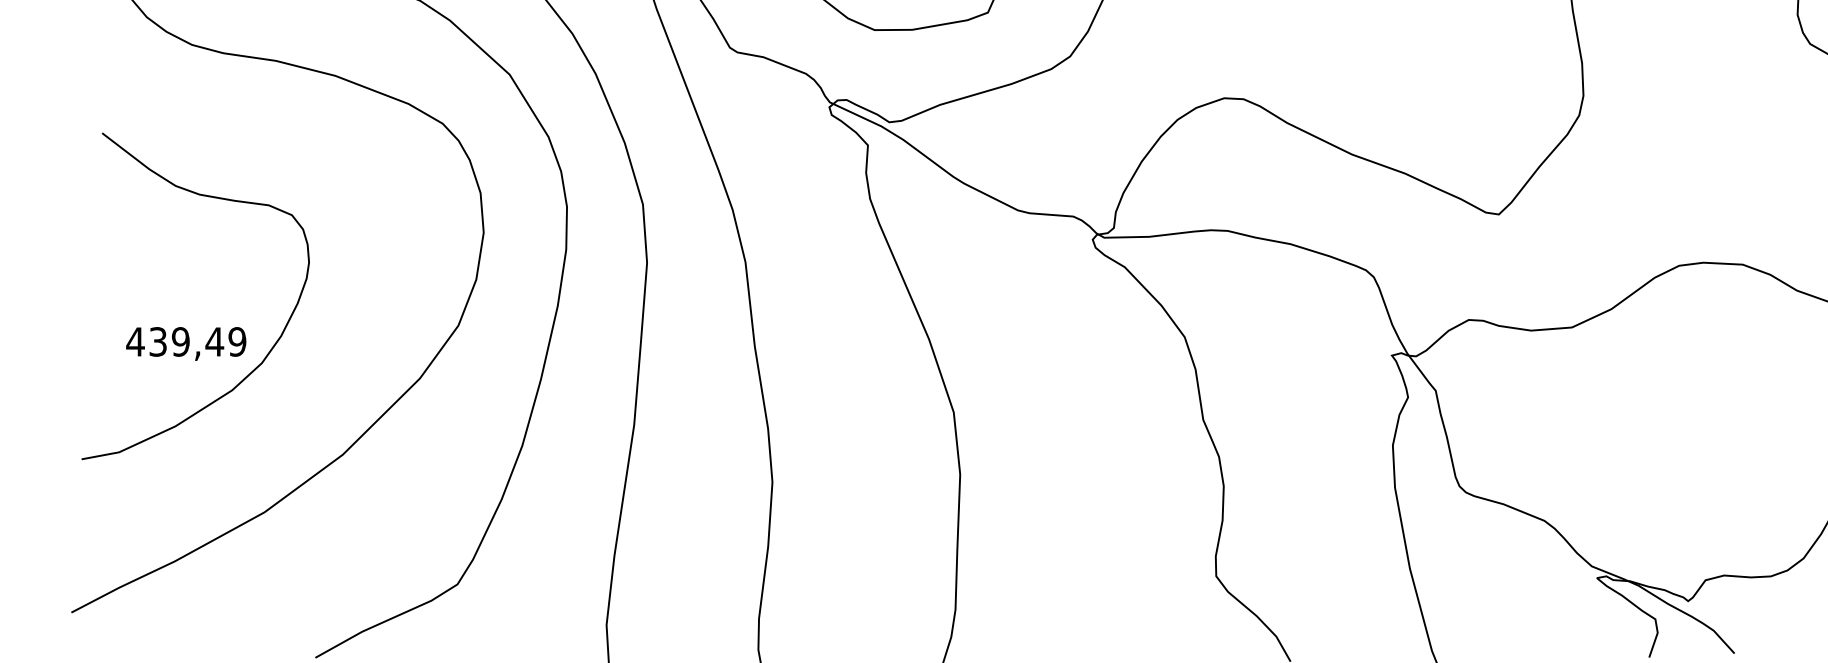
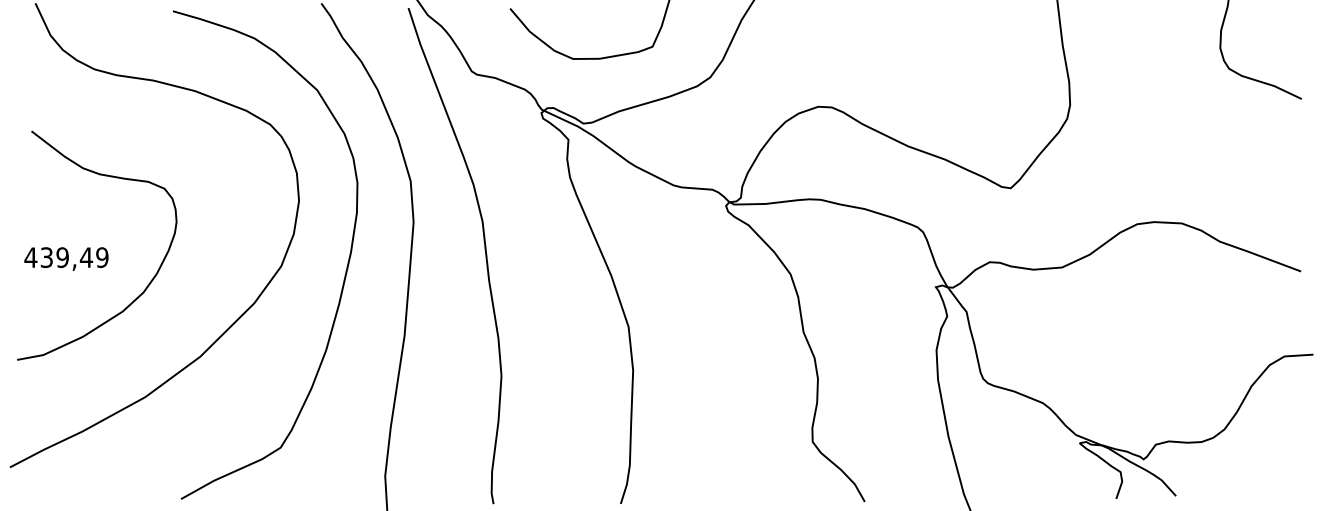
text: (186, 343) -> (66, 258), moved

